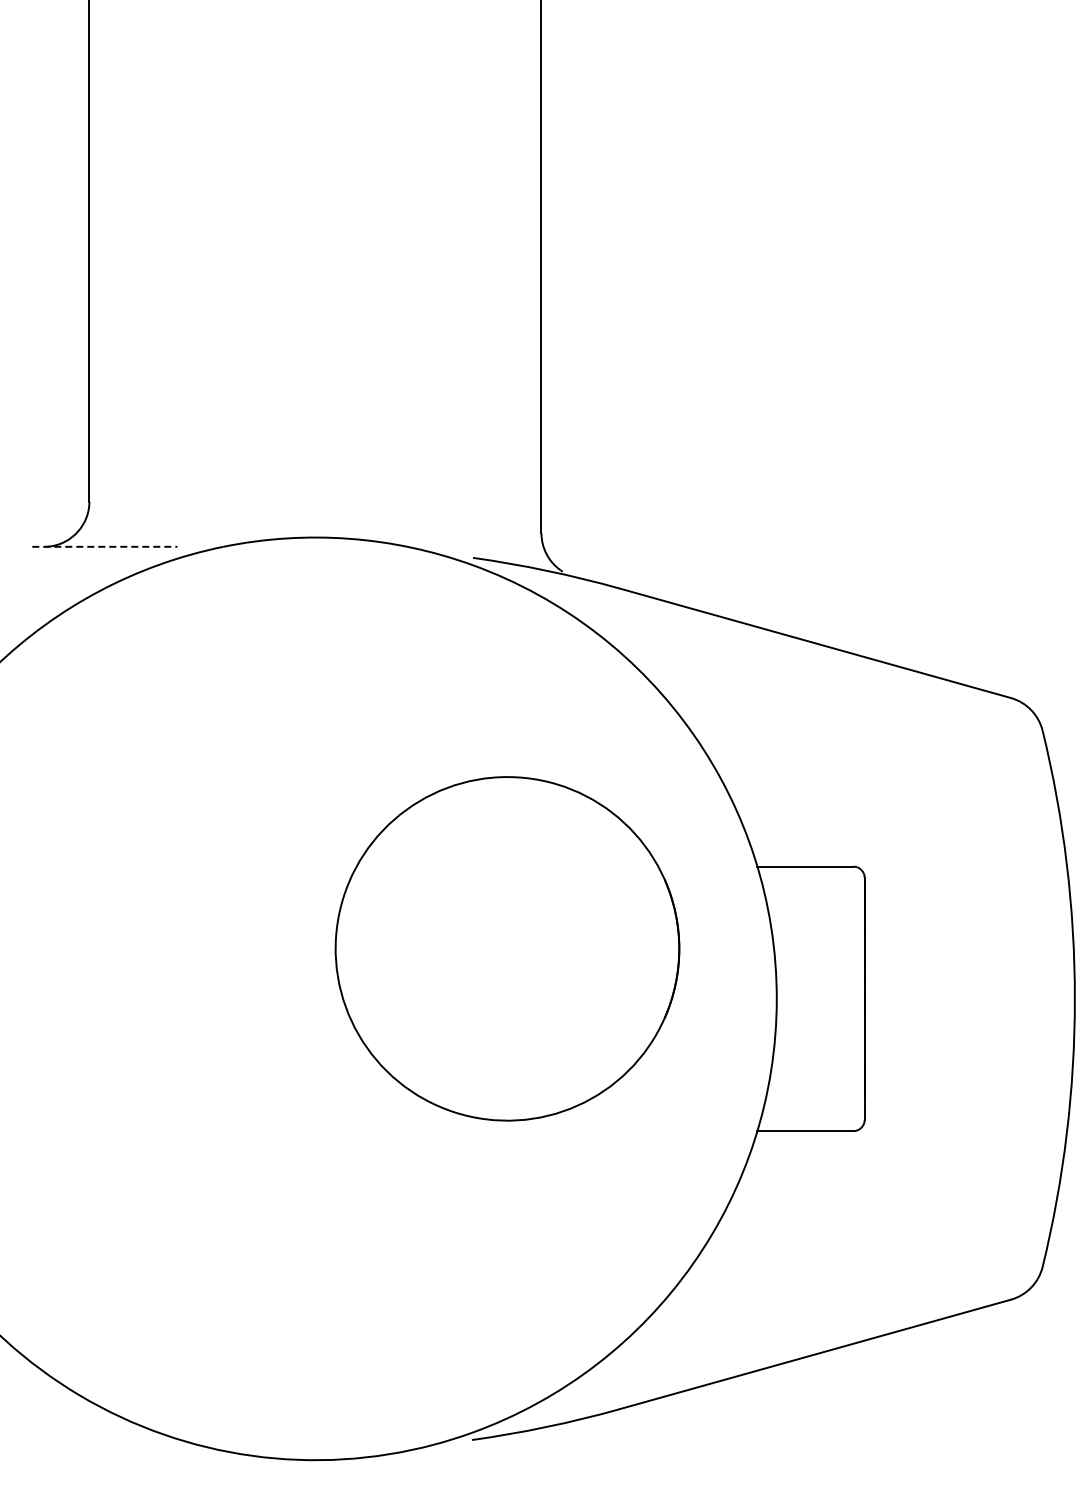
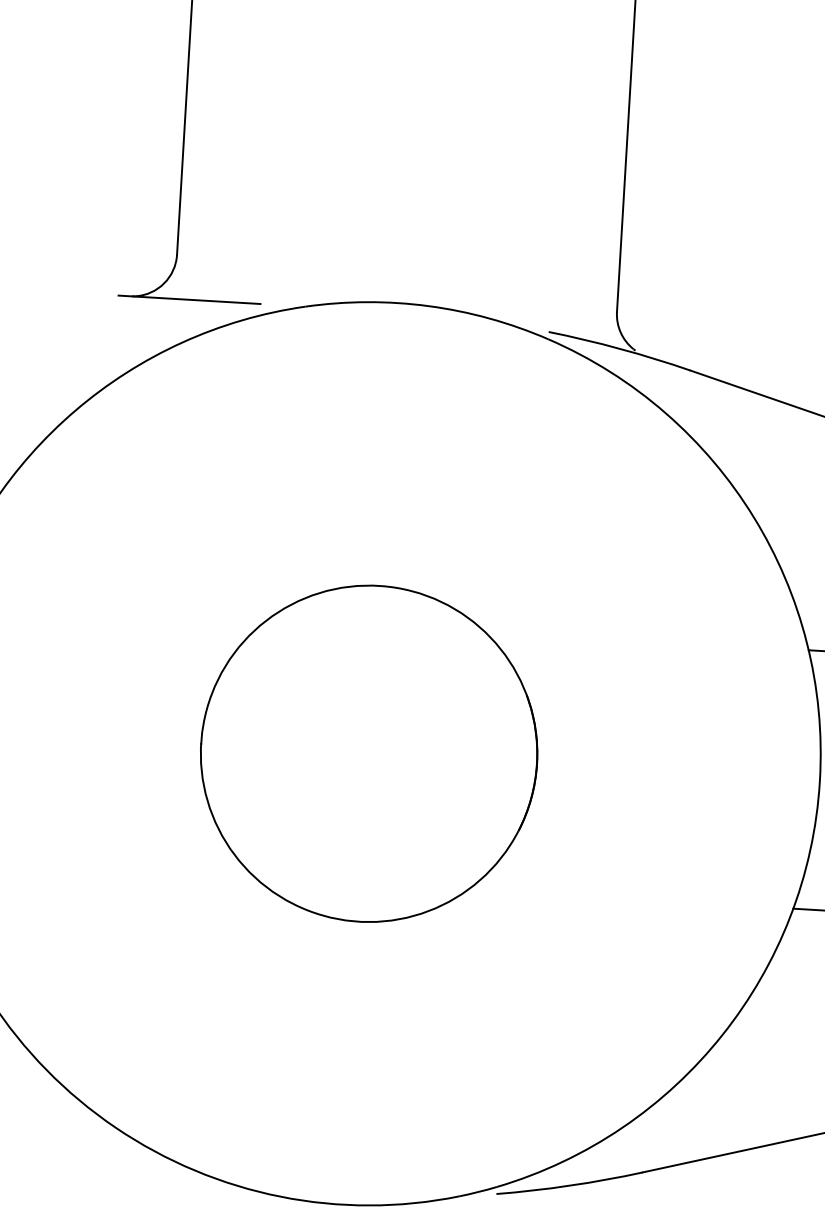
line: (104, 546) -> (189, 299), dashed -> solid
part: (507, 948) -> (369, 753), moved

